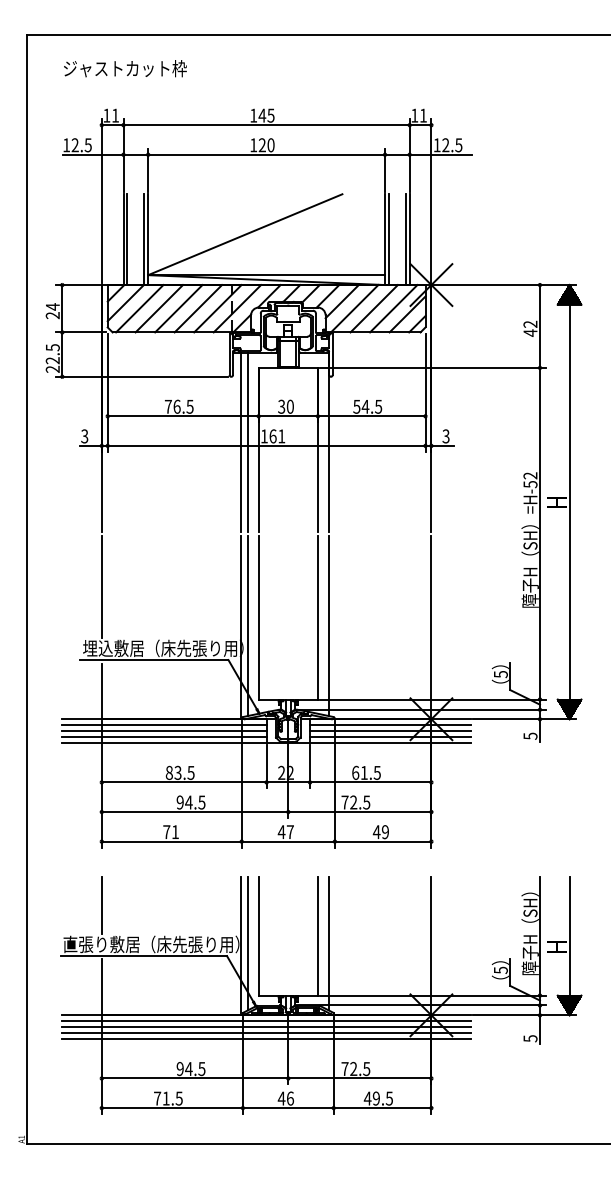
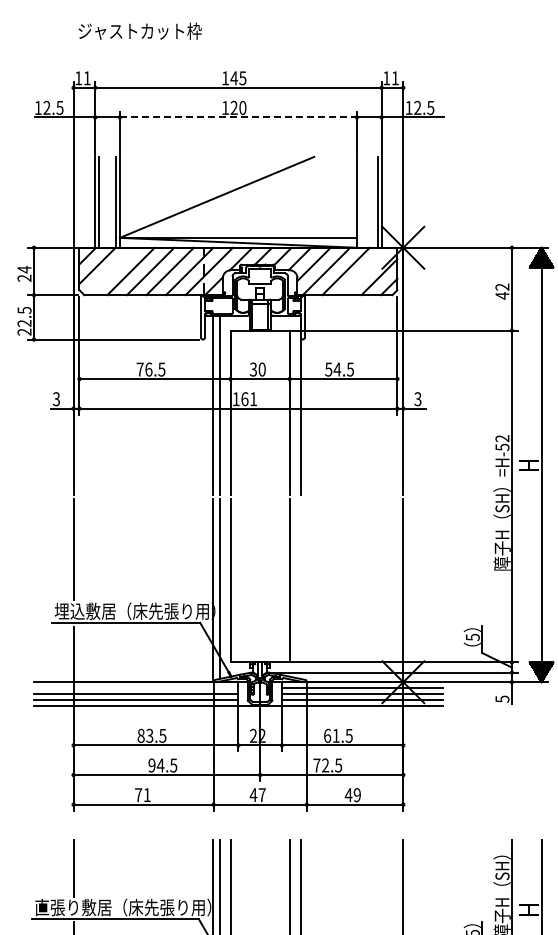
text: (125, 68) -> (140, 31), moved
line: (267, 154) -> (239, 117), solid -> dashed
line: (388, 239) -> (360, 202), removed
line: (139, 308) -> (111, 271), removed
line: (393, 308) -> (365, 271), removed
line: (328, 625) -> (300, 588), removed
line: (164, 725) -> (136, 688), removed

